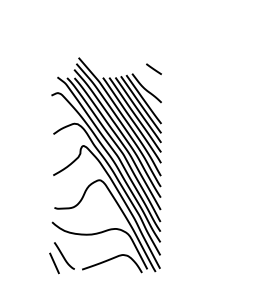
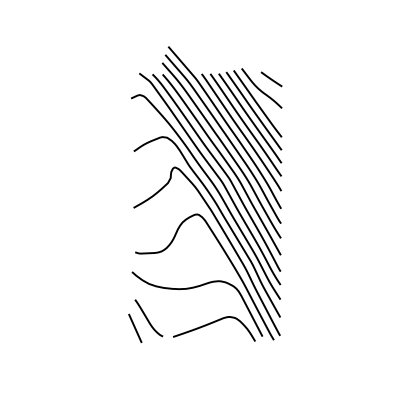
line: (153, 69) -> (271, 79), moved

